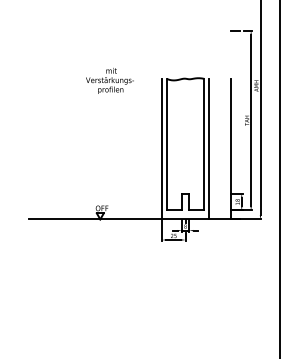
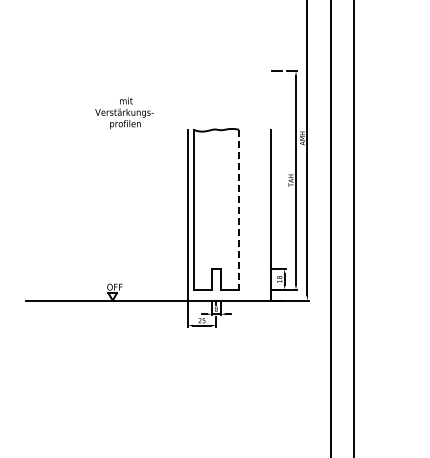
text: (110, 81) -> (124, 113), moved
line: (204, 144) -> (239, 209), solid -> dashed
line: (208, 148) -> (244, 214), removed

